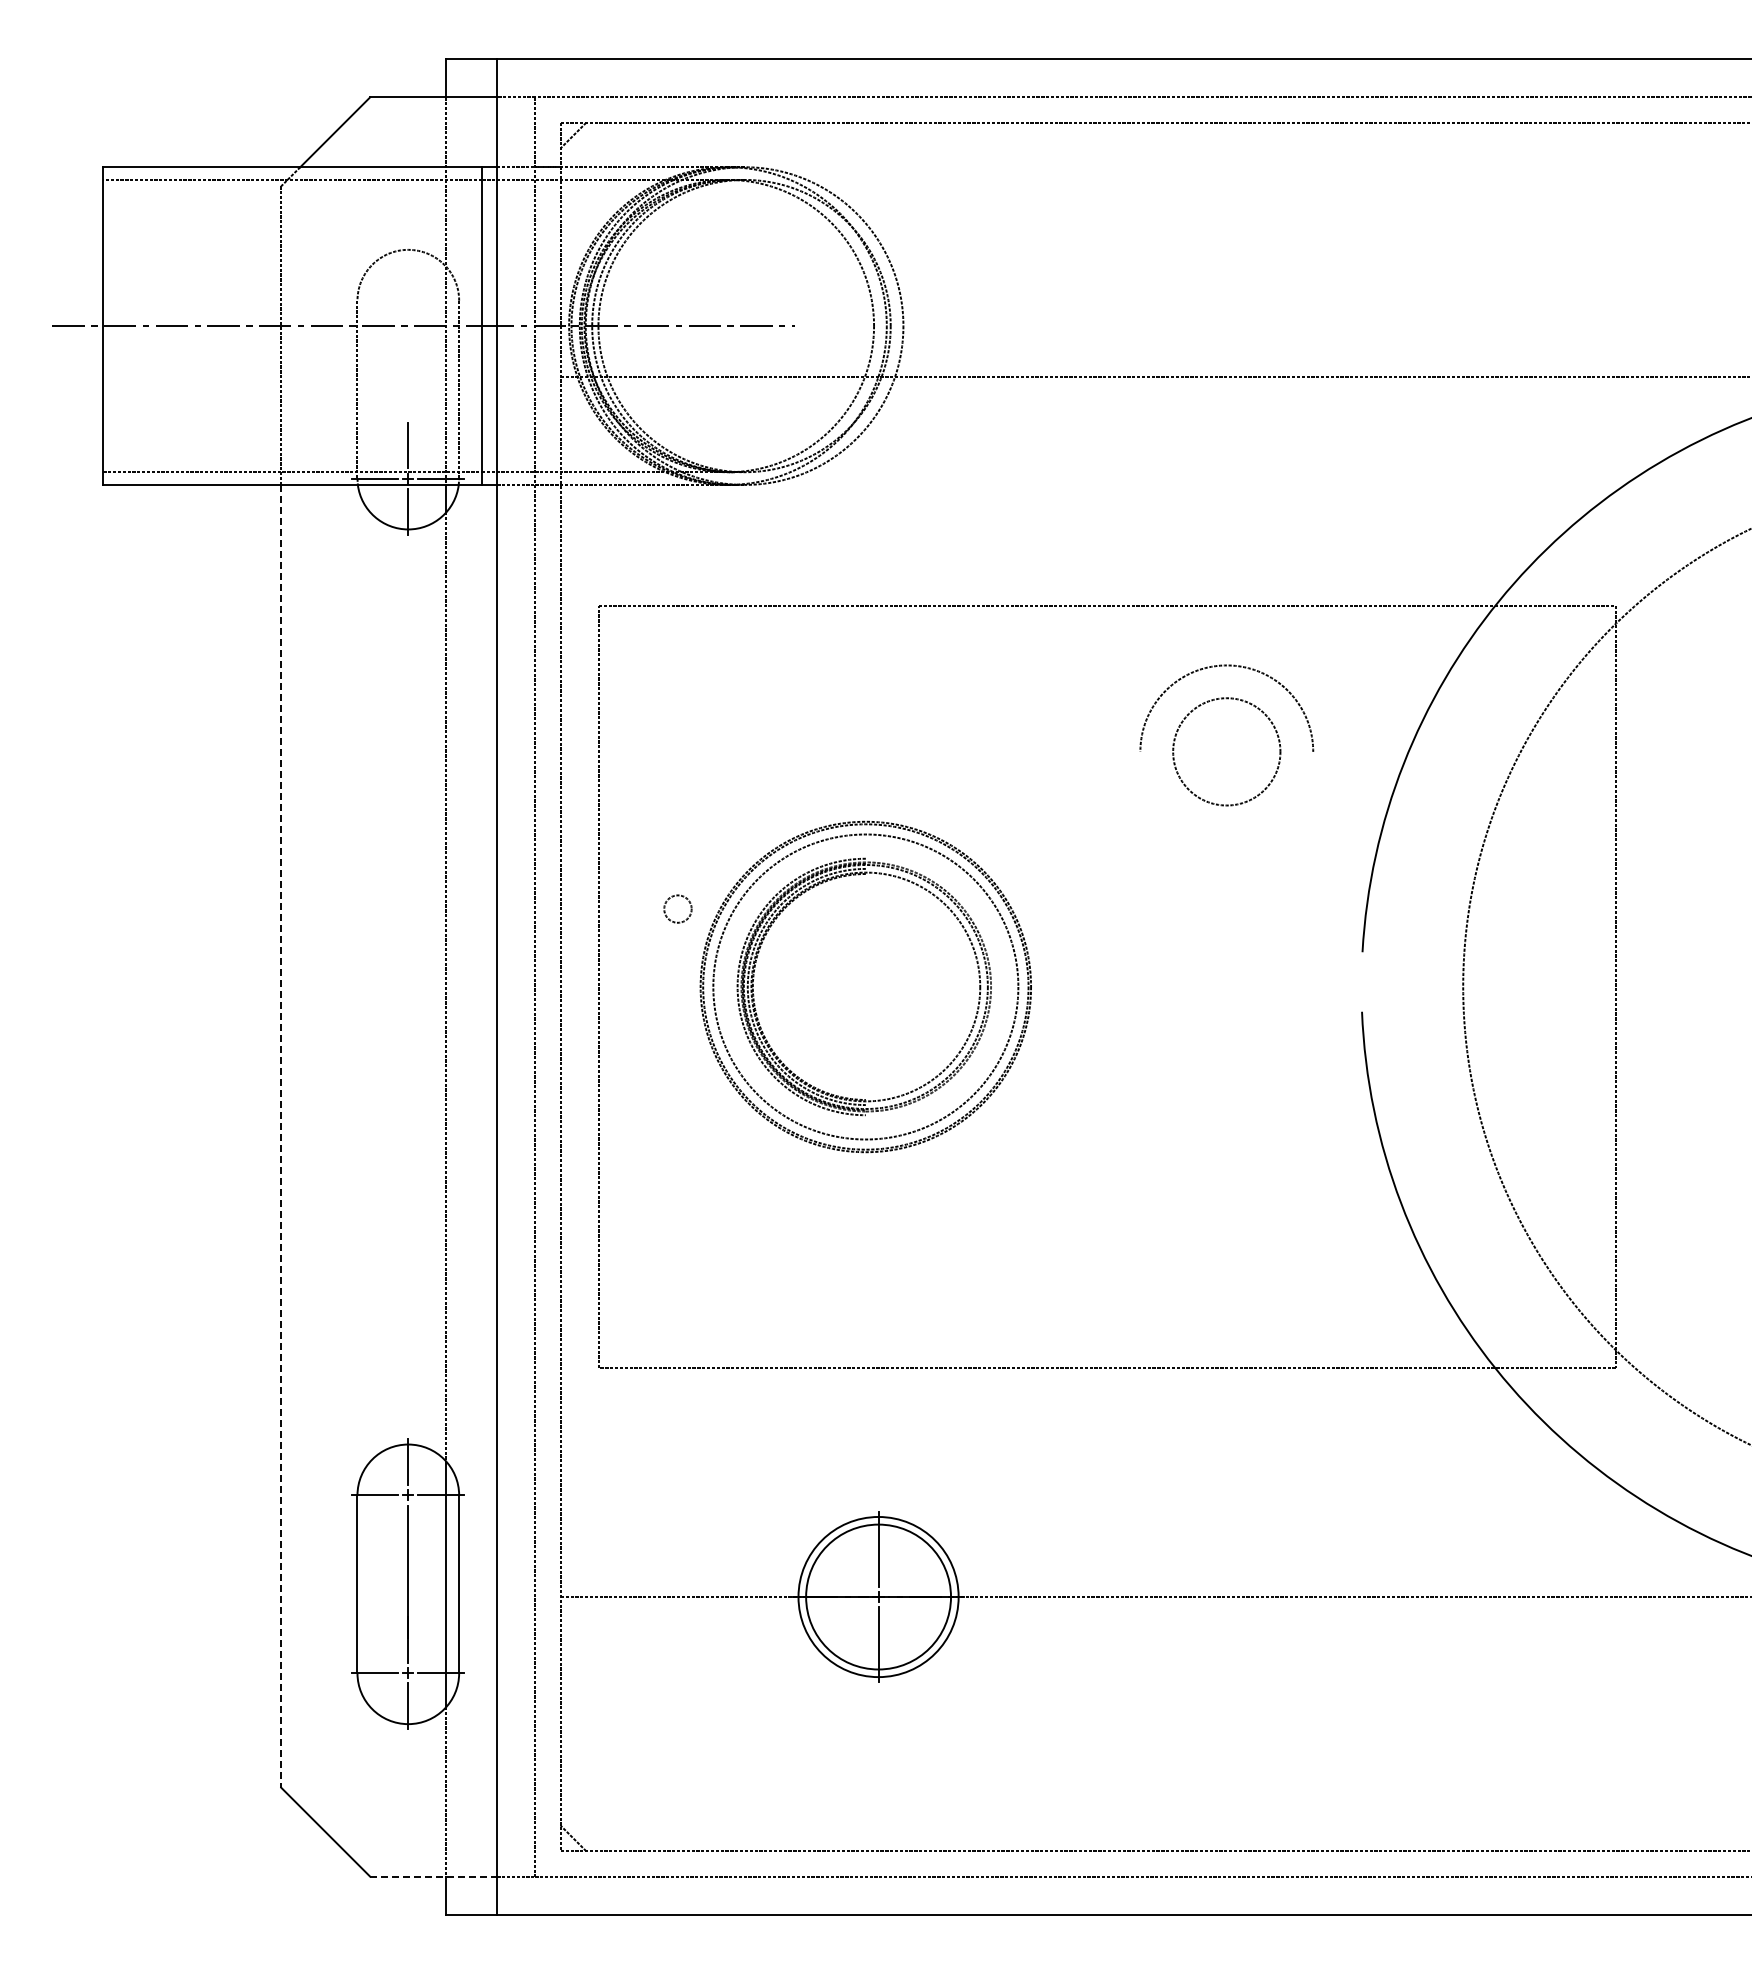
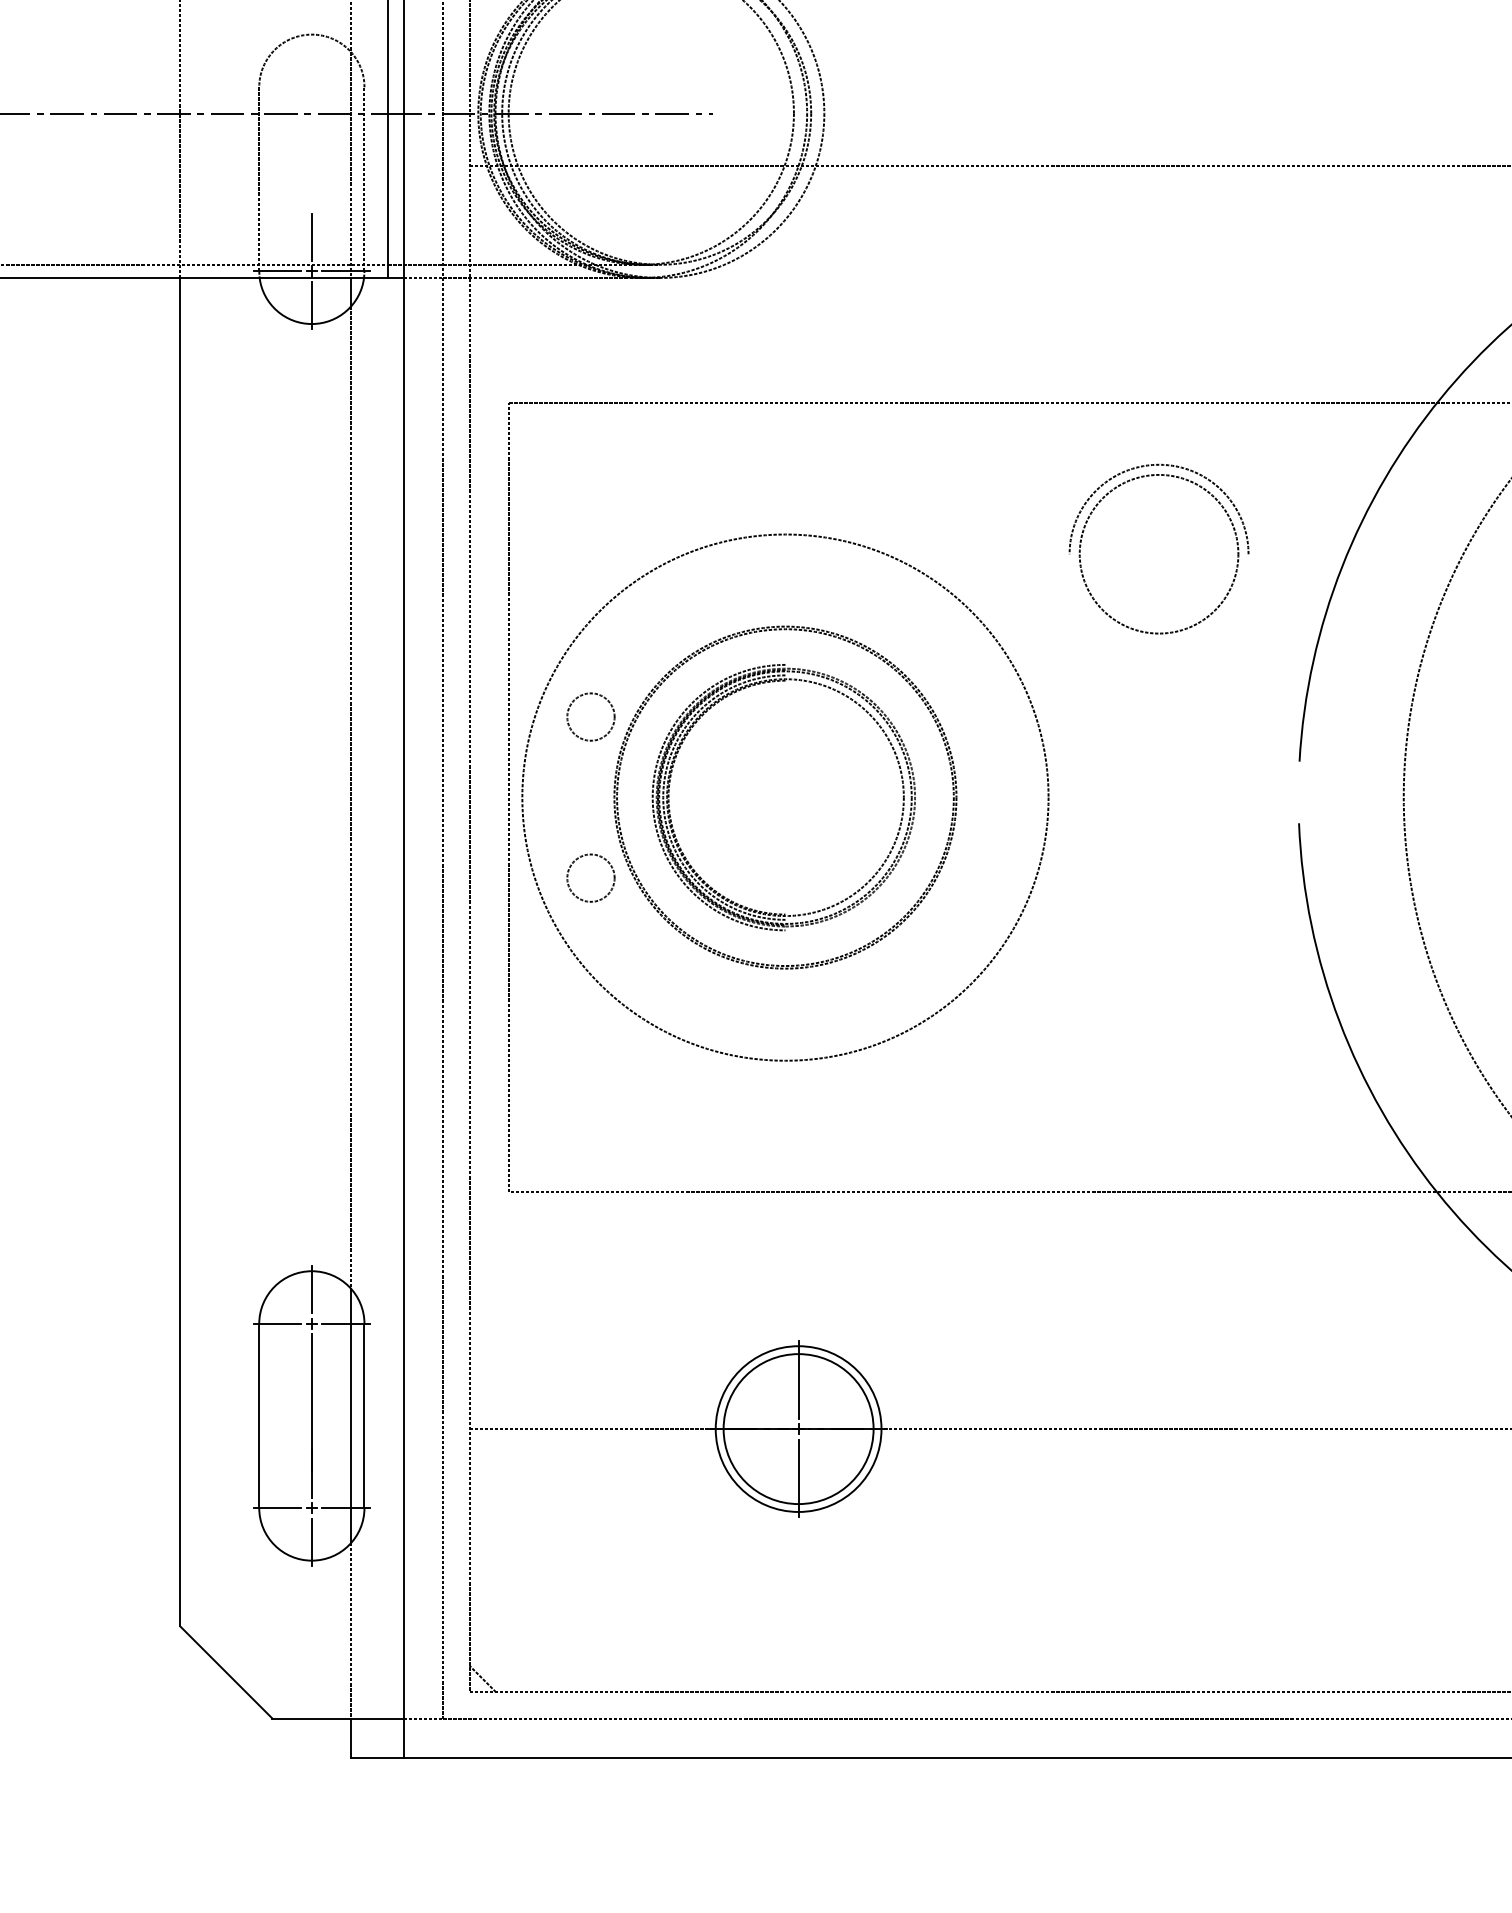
circle: (1226, 751) -> (1158, 553), size x1.43
circle: (677, 908) -> (590, 716), size x1.67
circle: (865, 986) -> (785, 797), size x1.67
circle: (677, 1064) -> (590, 877), added
line: (281, 1136) -> (180, 952), dashed -> solid
line: (433, 1876) -> (337, 1718), dashed -> solid

